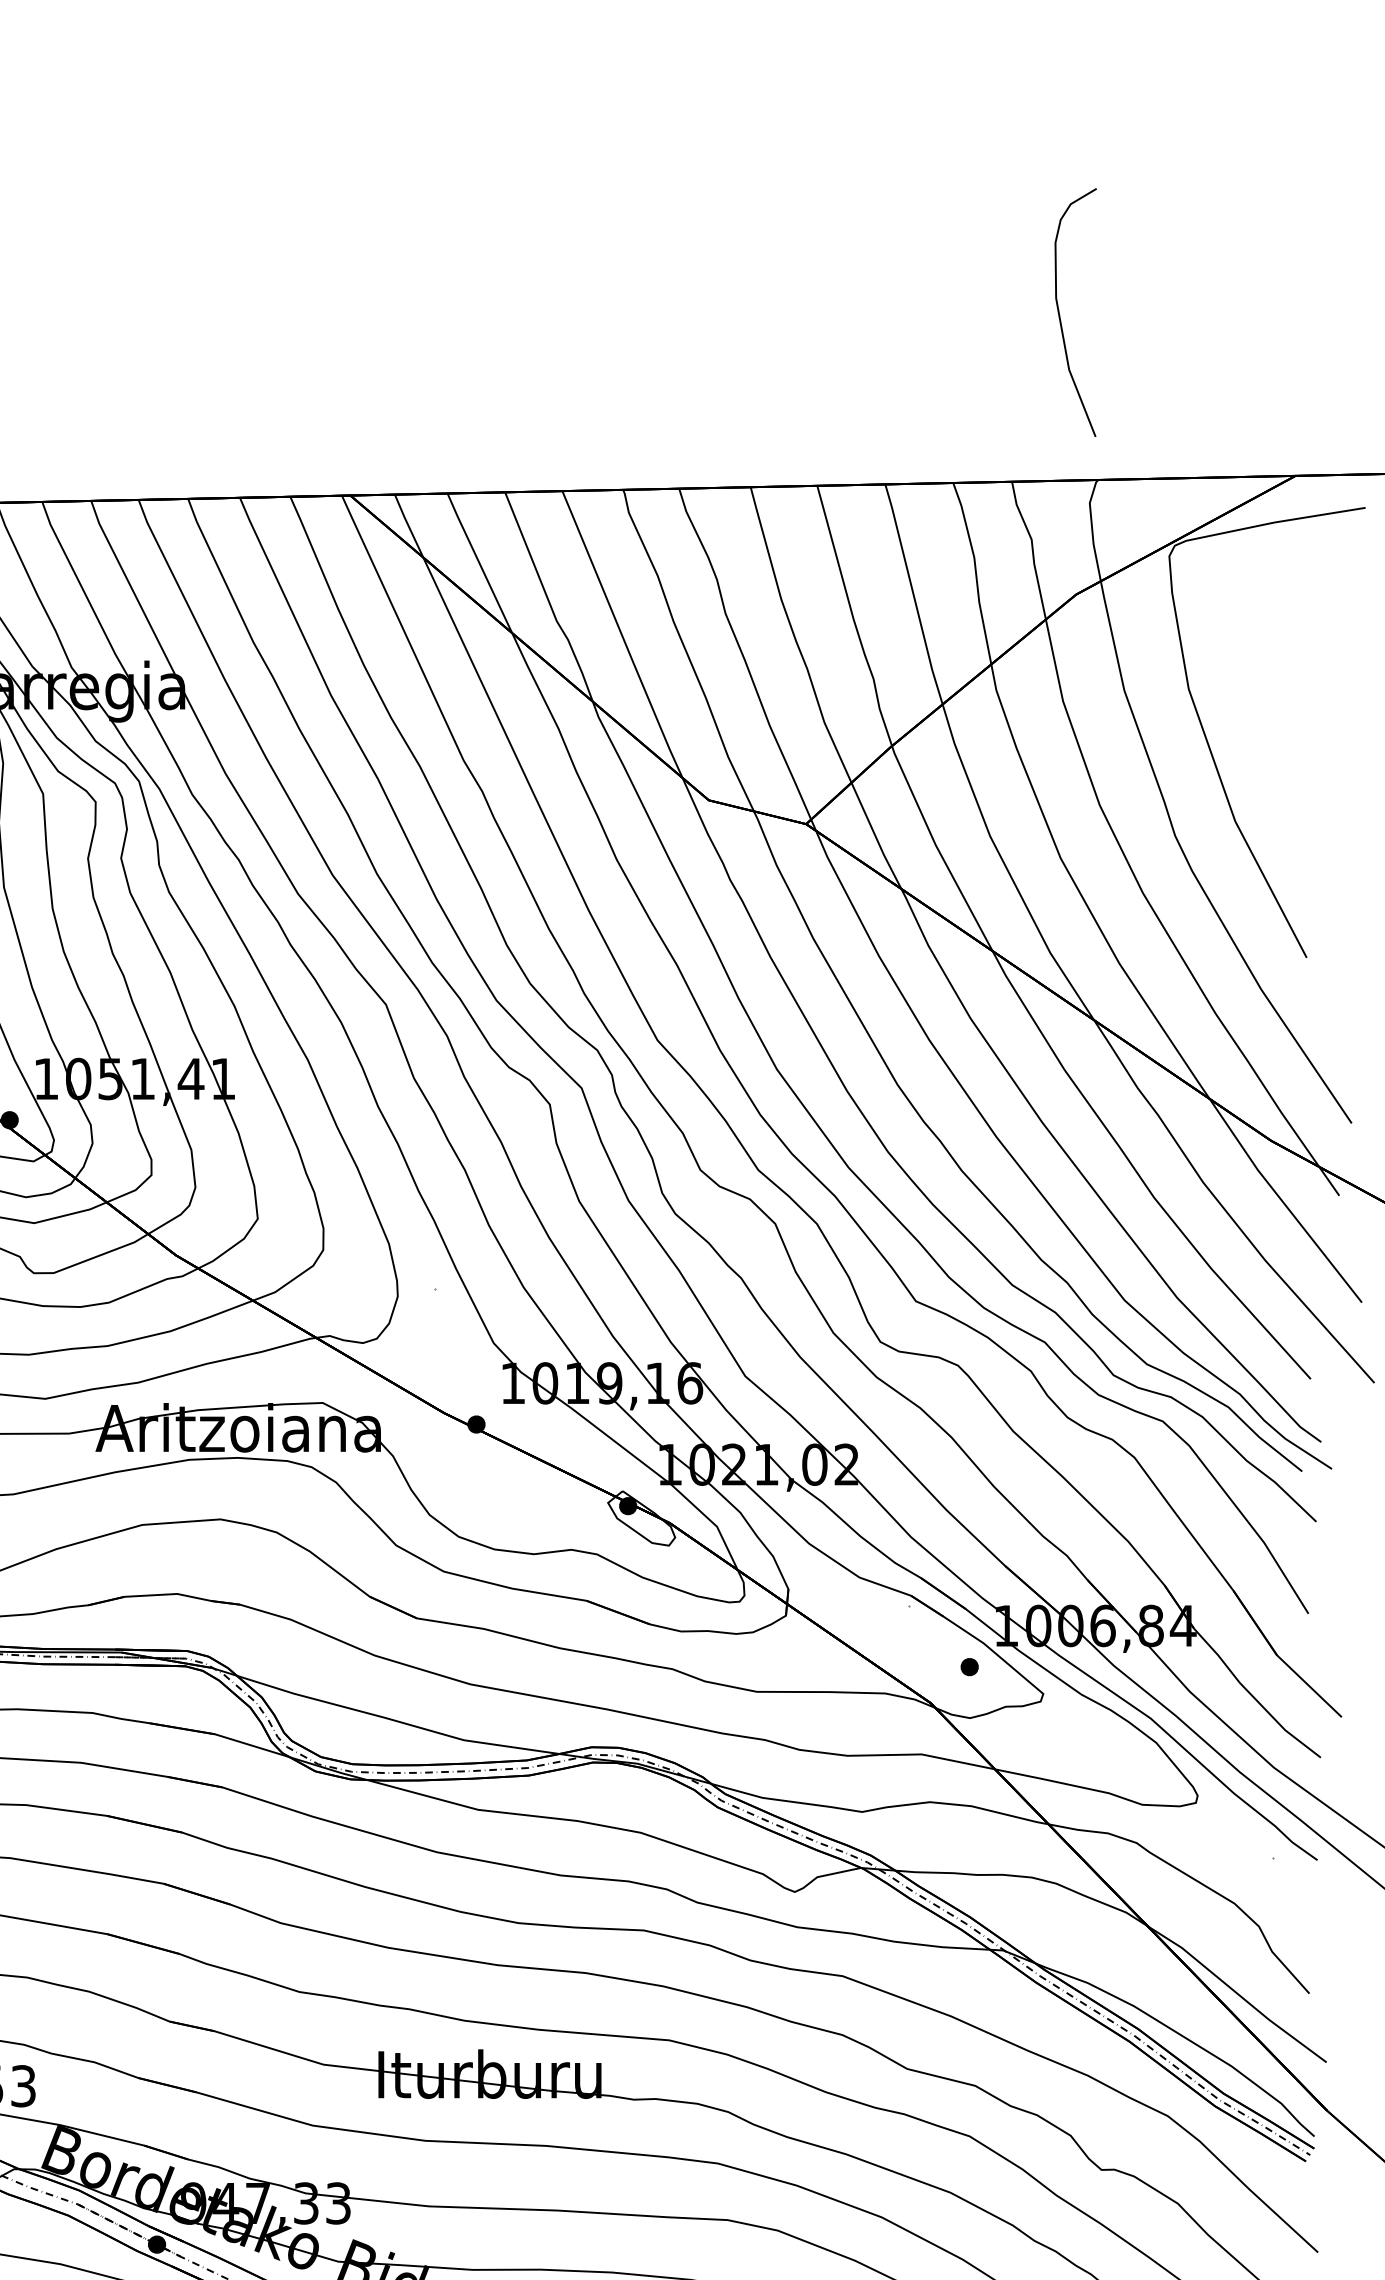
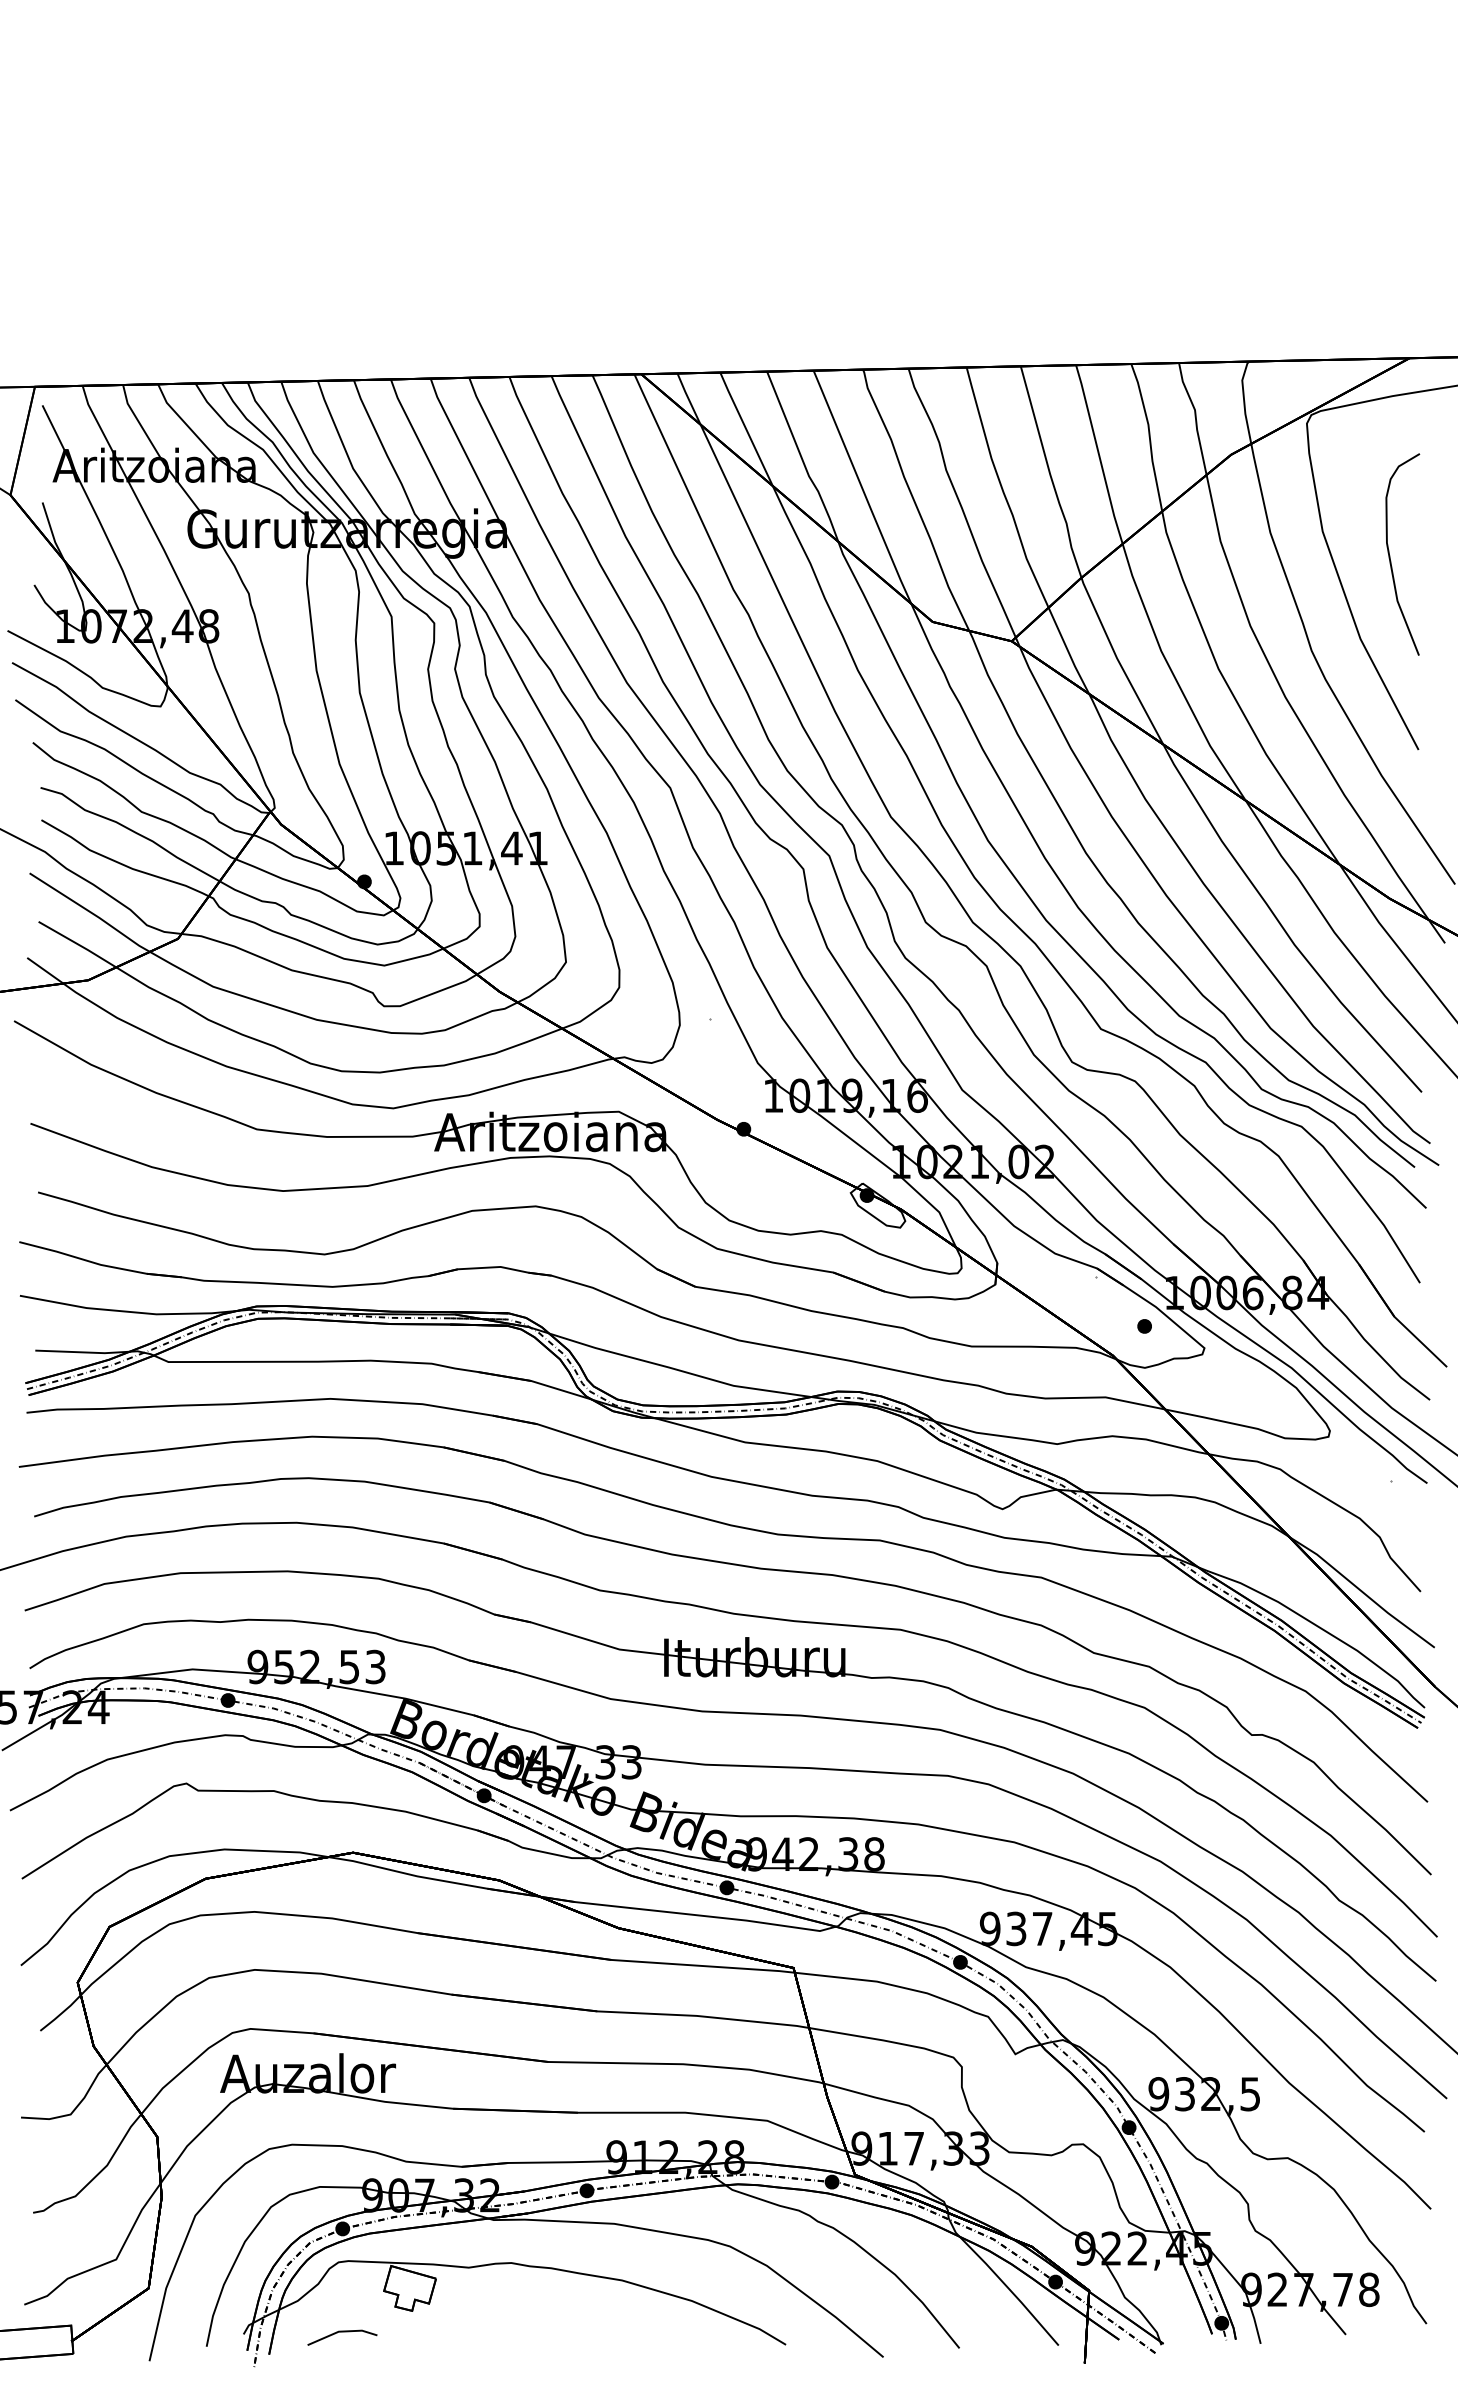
curve: (1060, 313) -> (1390, 555), moved

